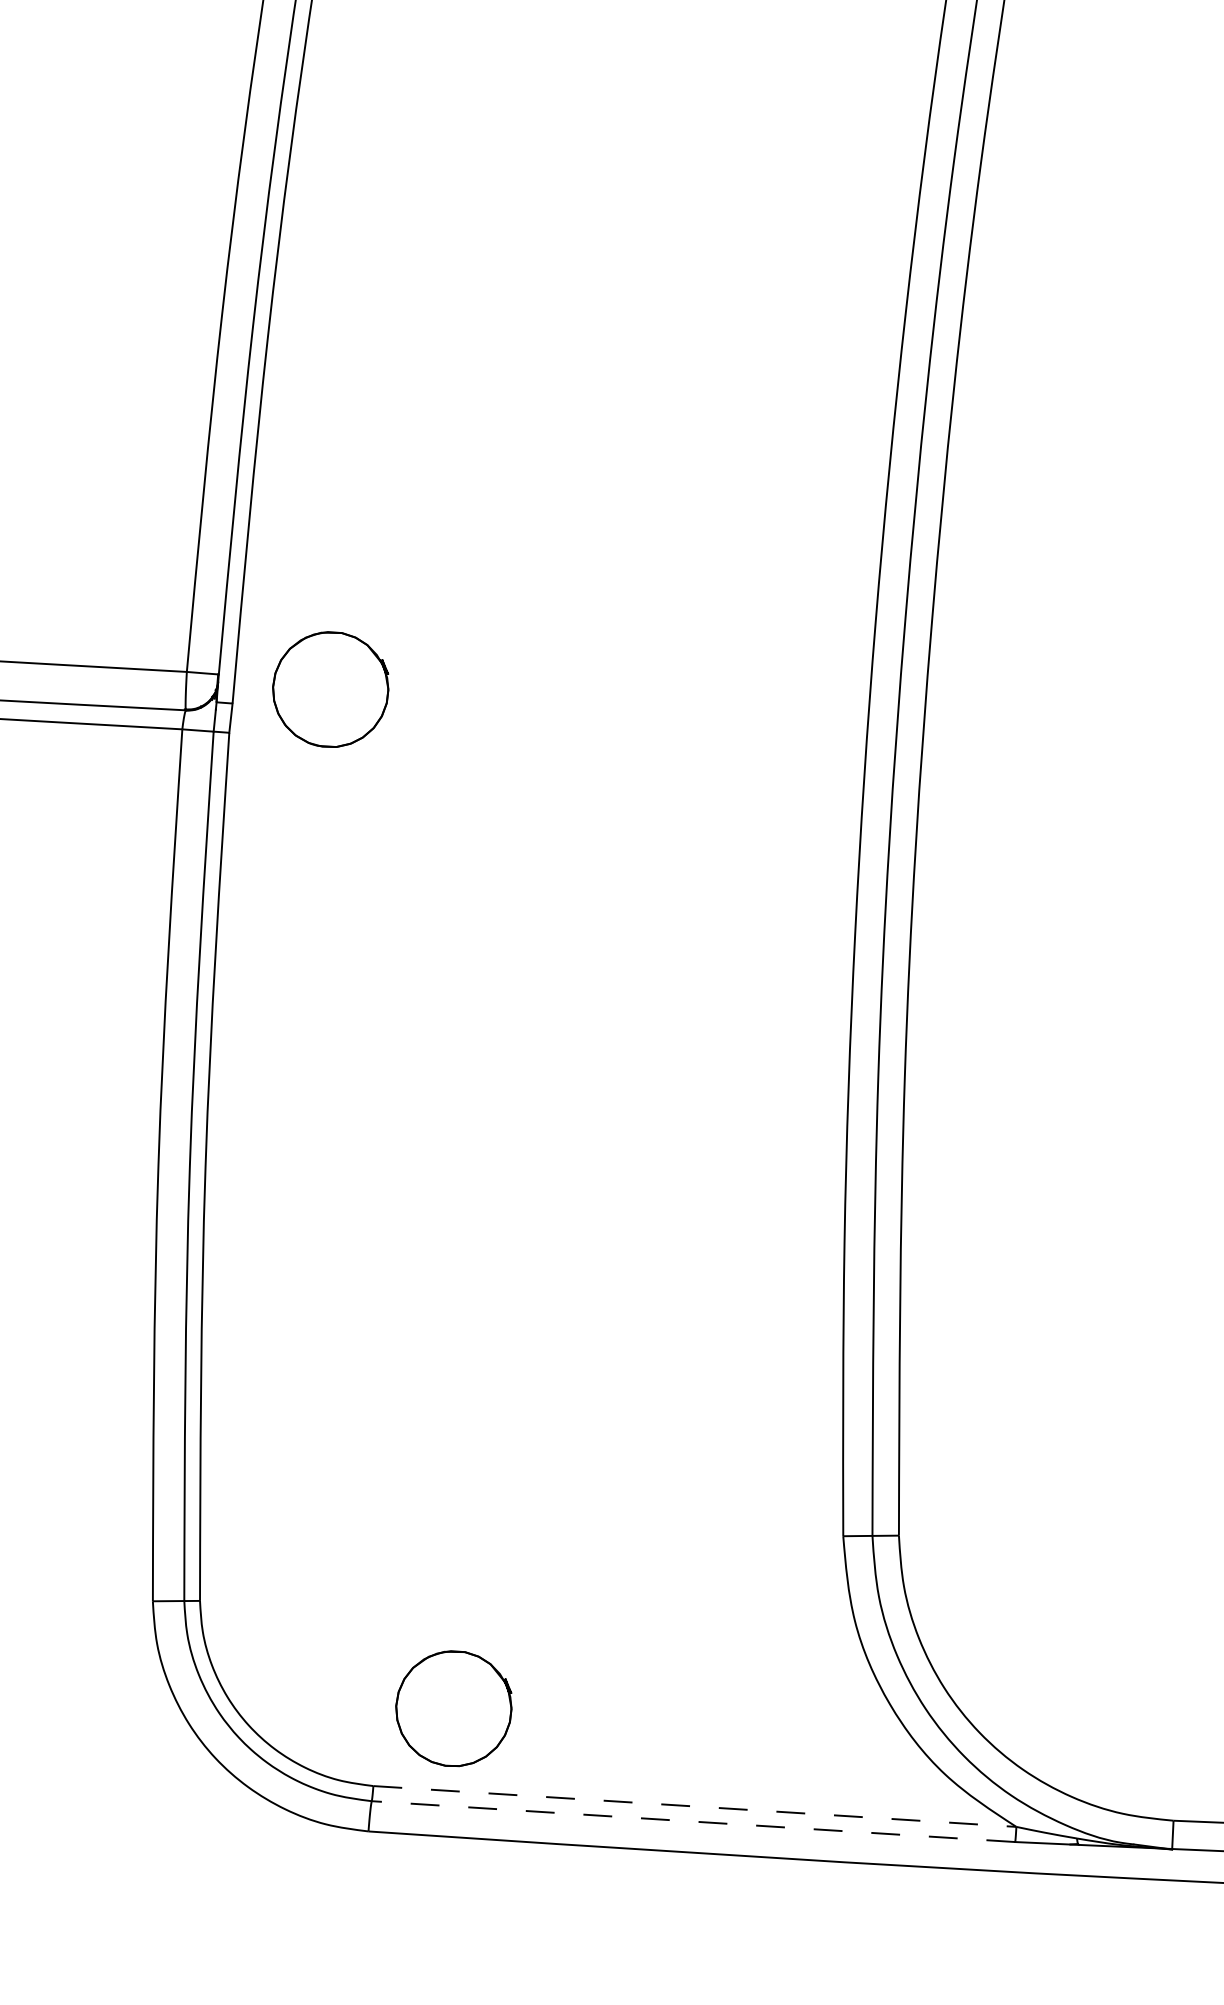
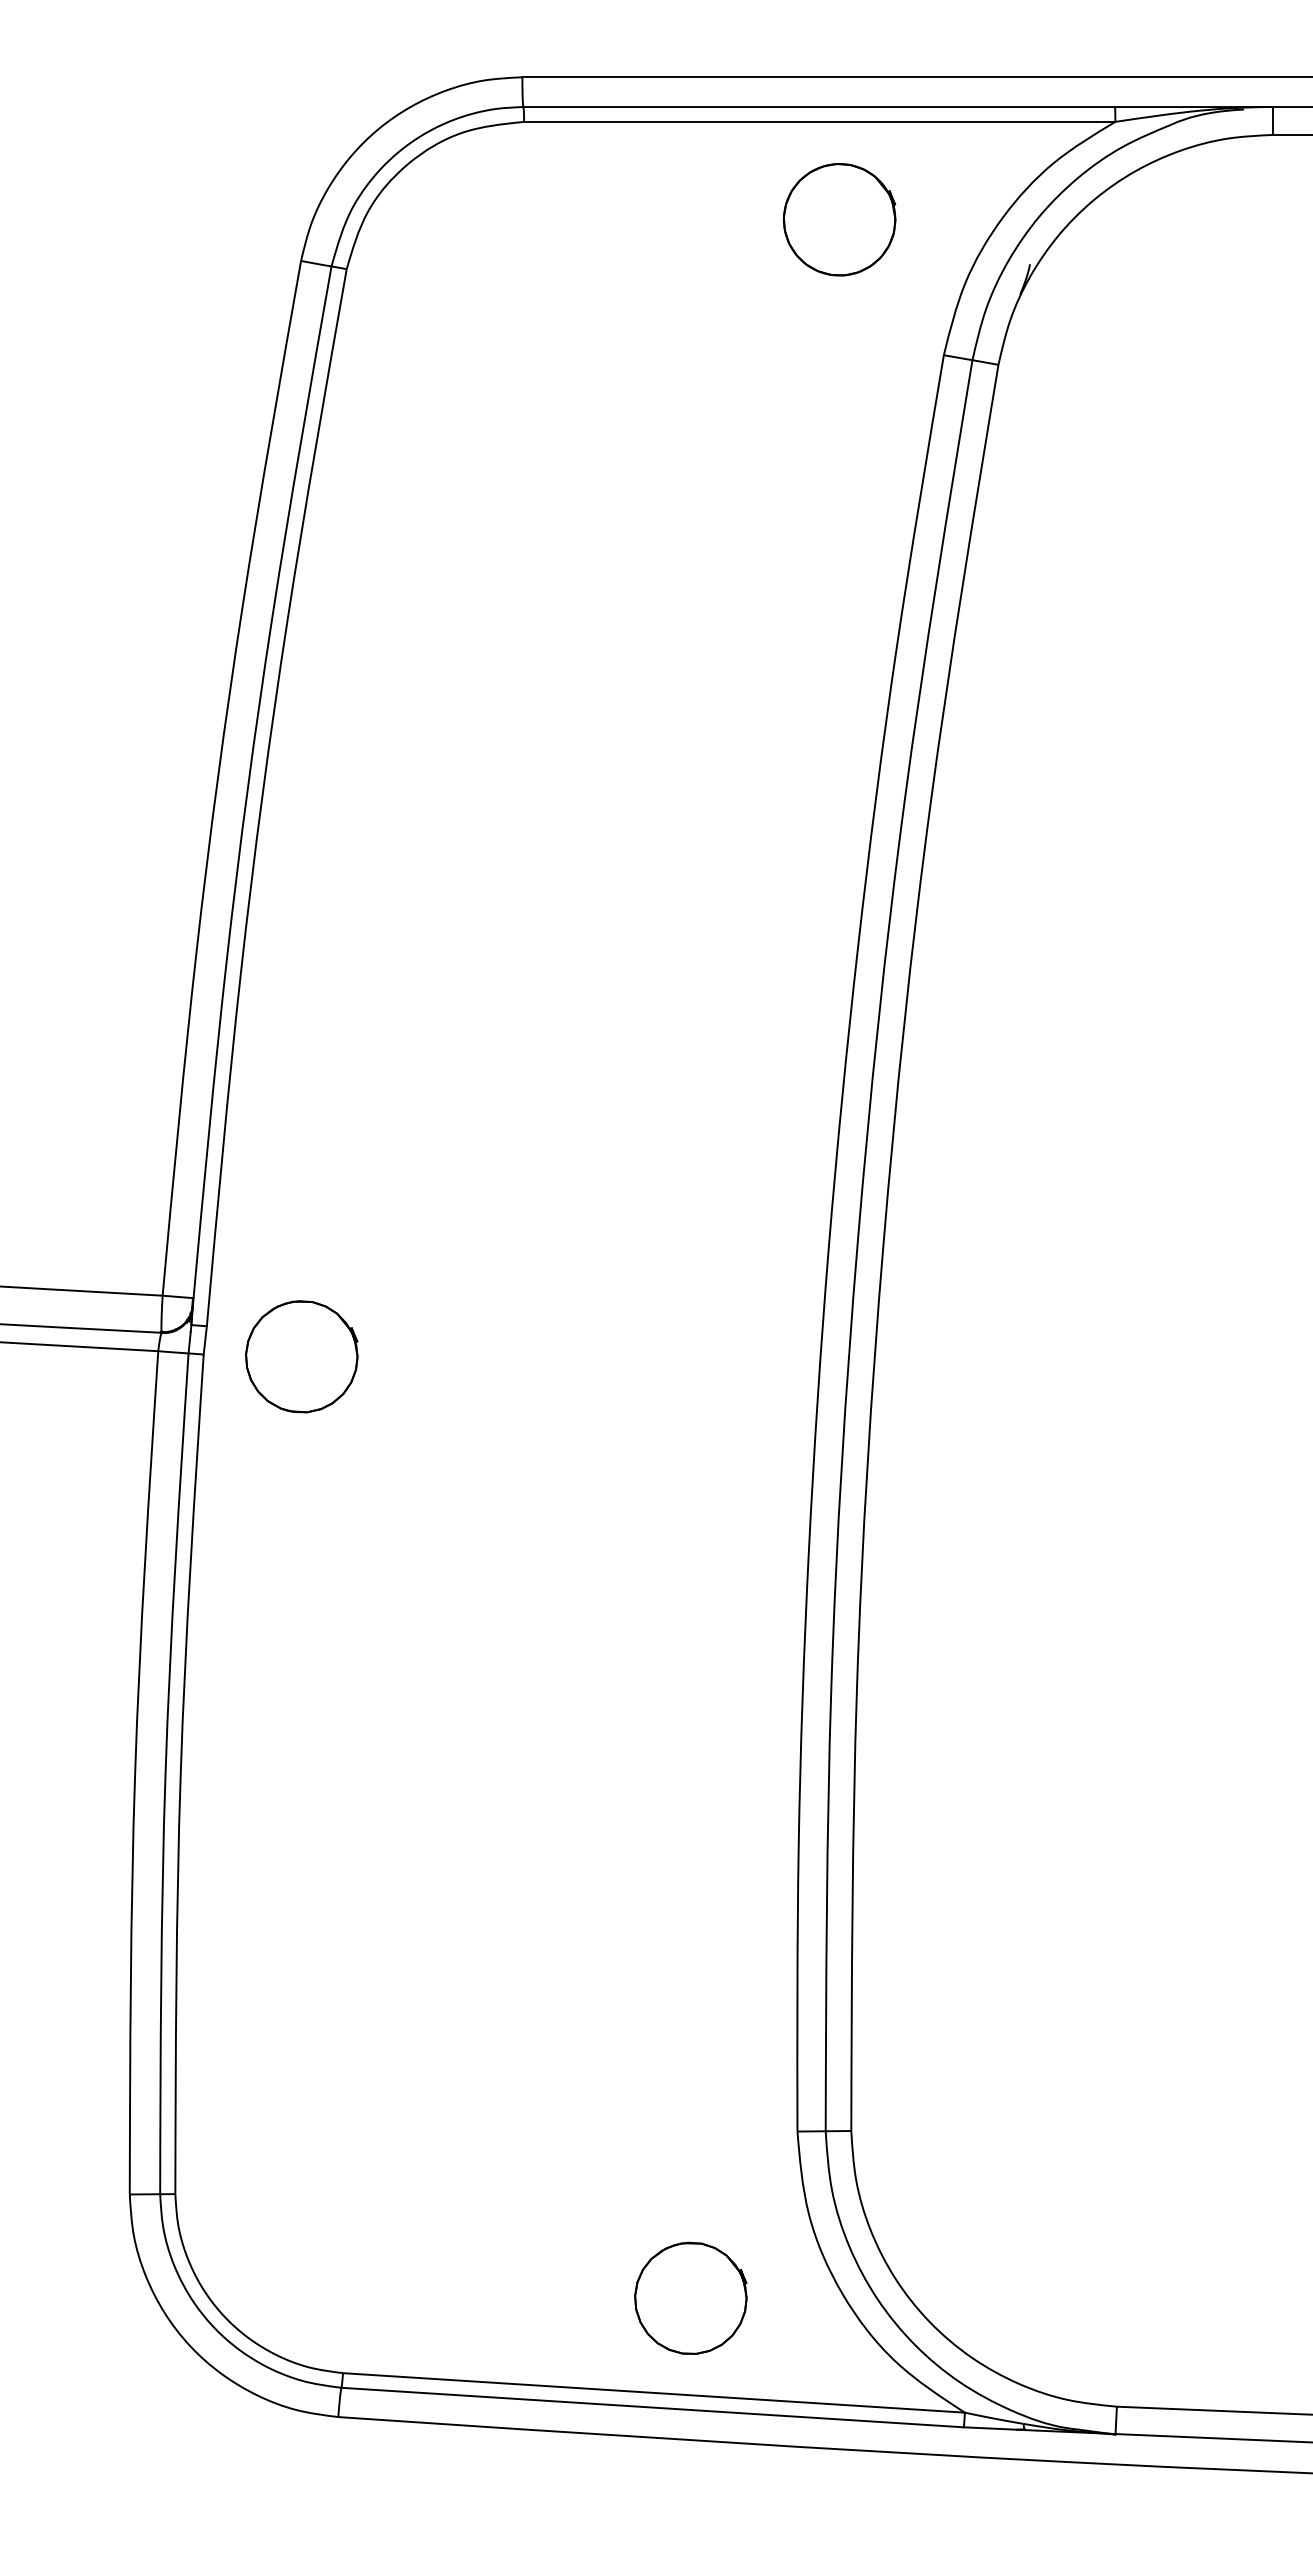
part: (330, 689) -> (301, 1356), moved
part: (453, 1707) -> (690, 2297), moved
line: (694, 1806) -> (653, 2392), dashed -> solid
line: (693, 1821) -> (652, 2407), dashed -> solid

